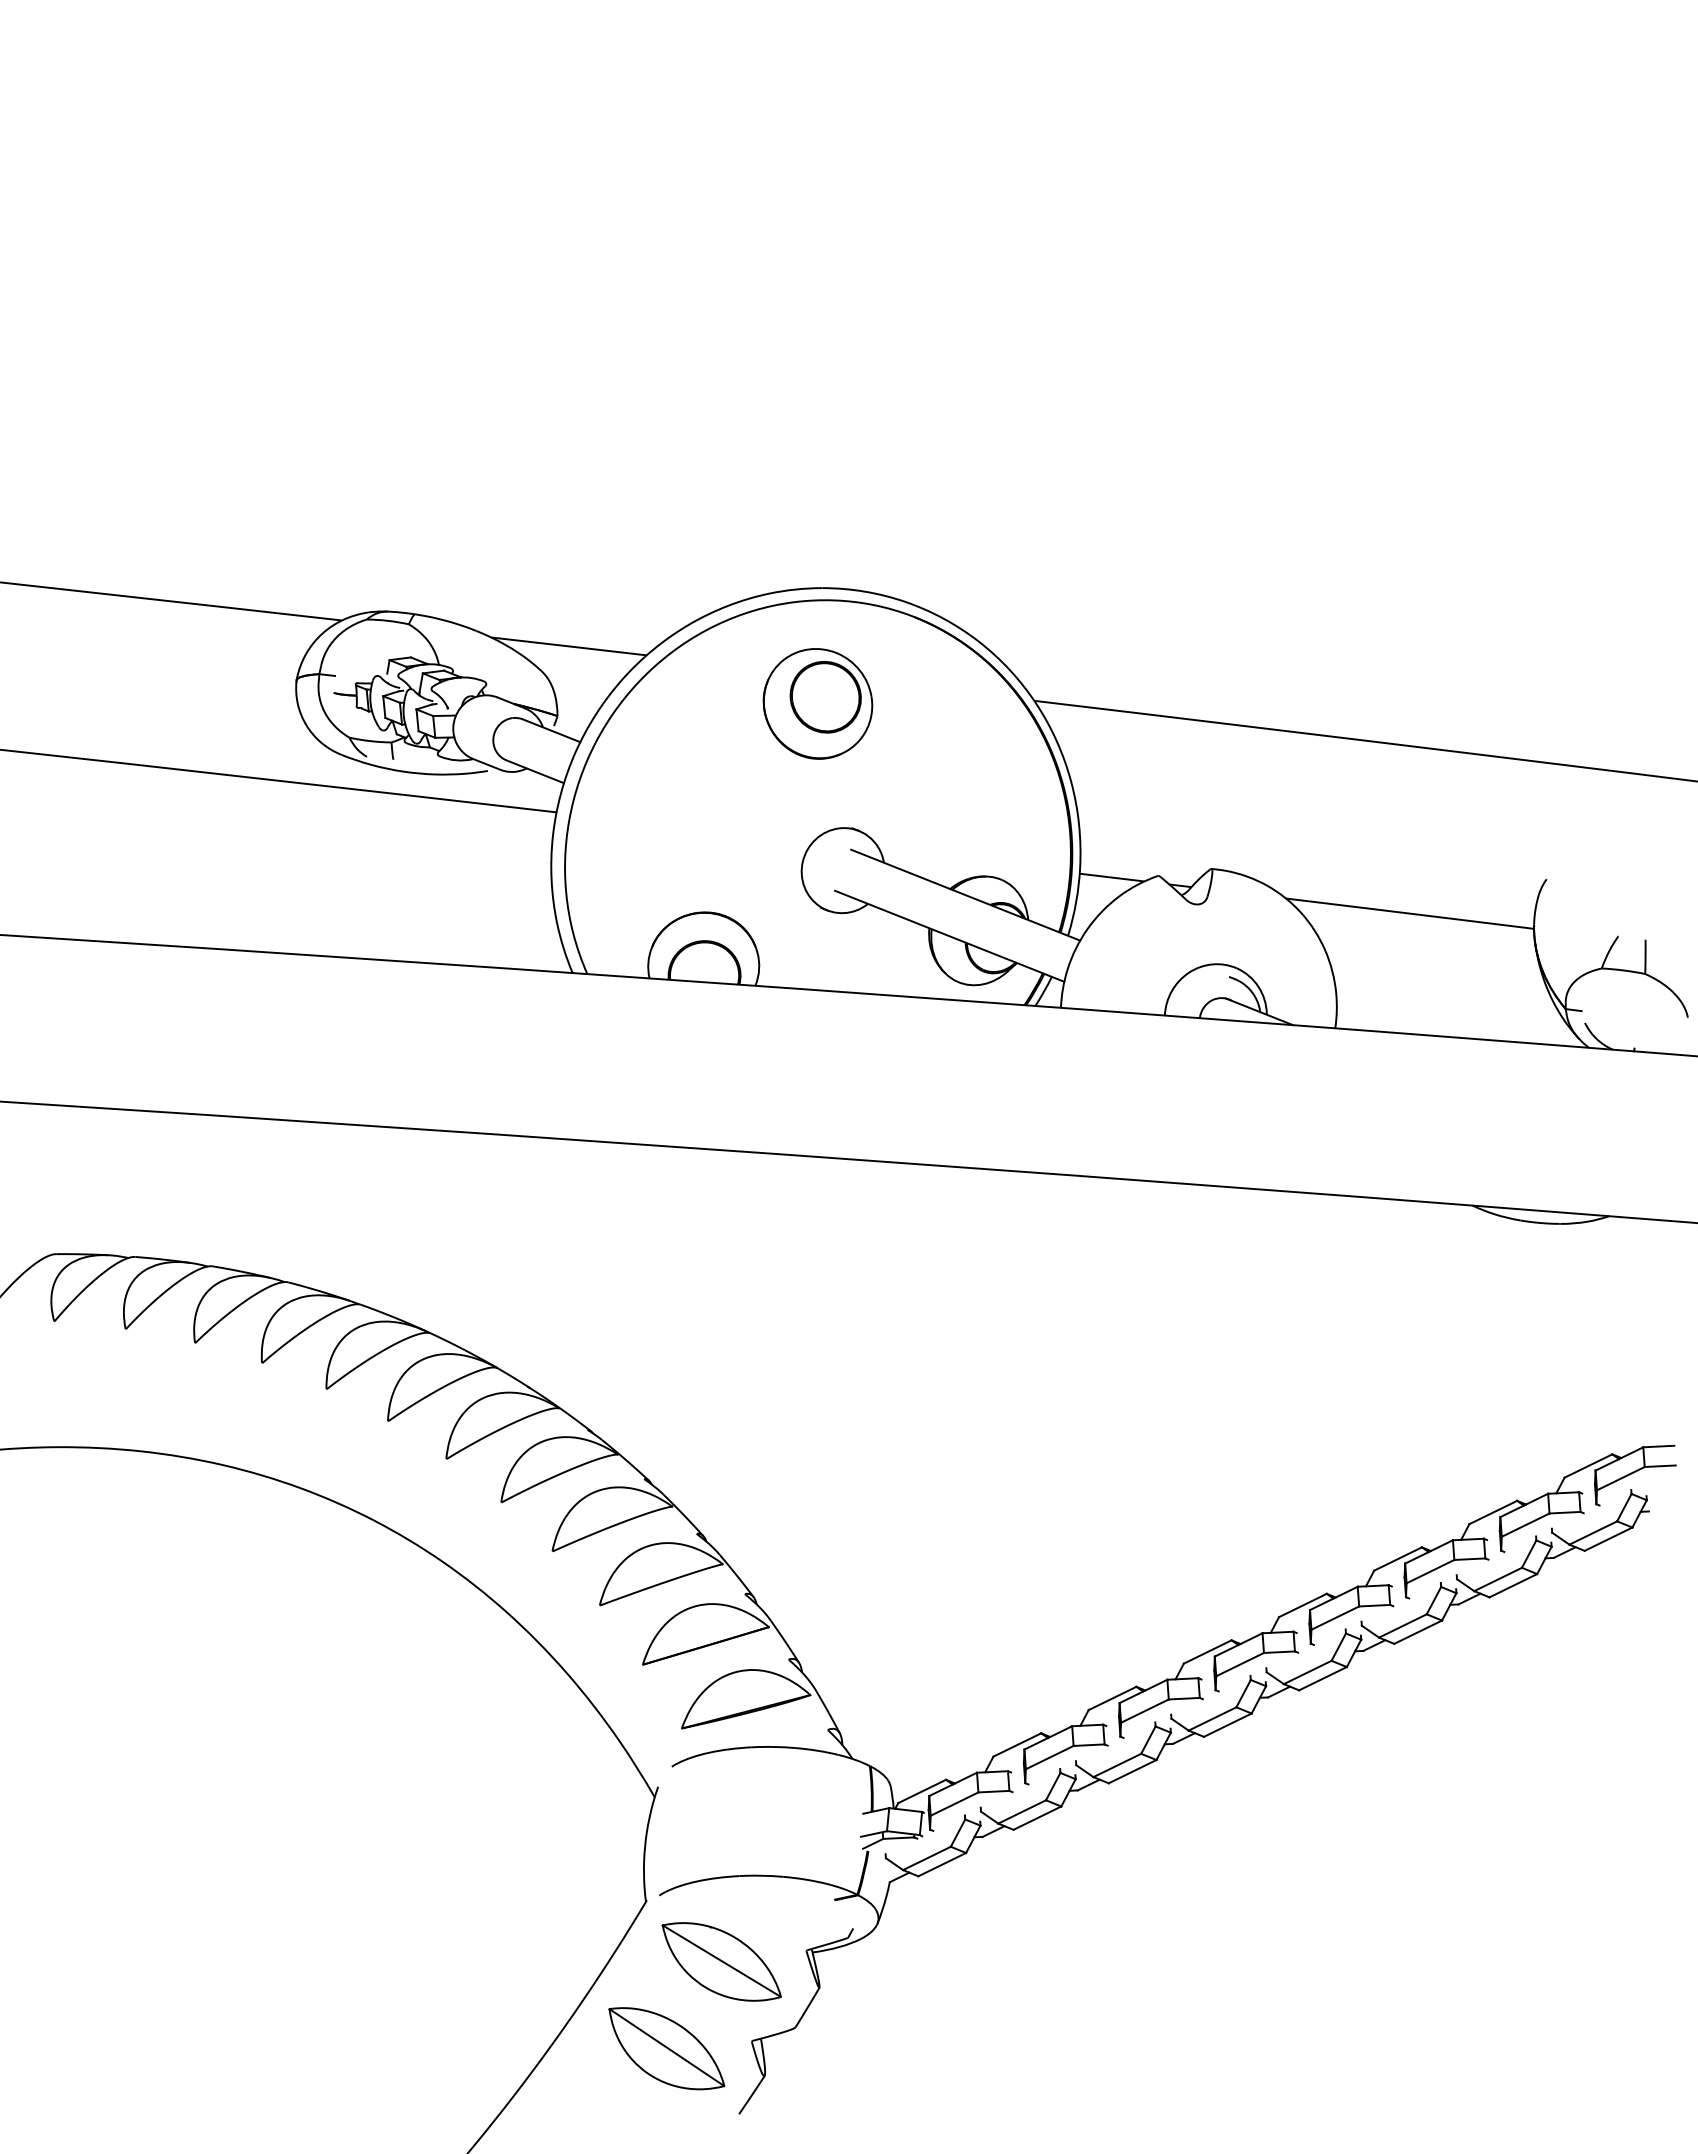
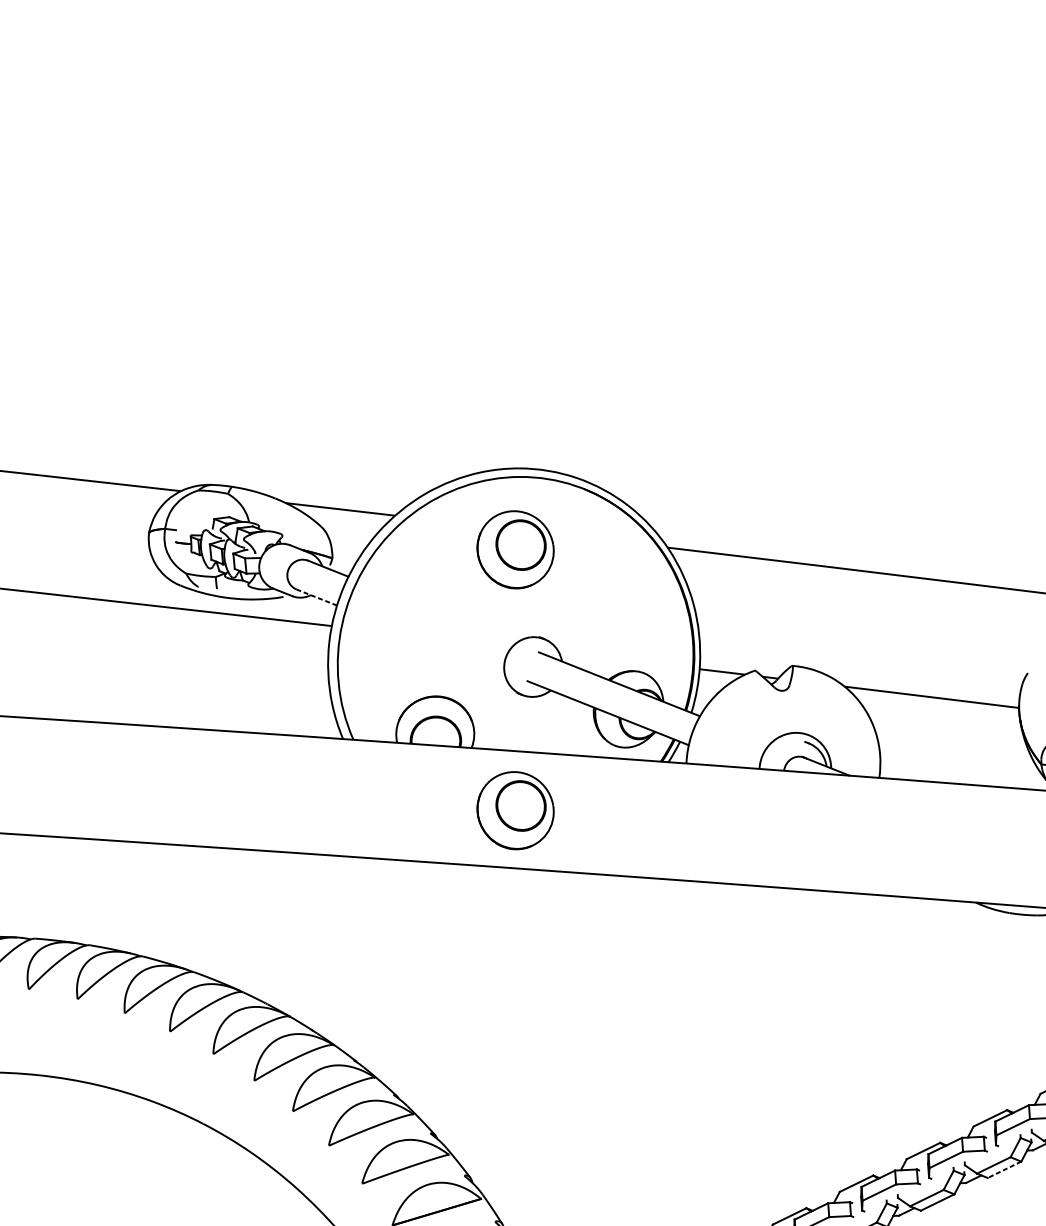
line: (535, 771) -> (317, 597), solid -> dashed
part: (817, 1074) -> (515, 810), added
line: (1513, 1585) -> (1004, 1169), solid -> dashed

